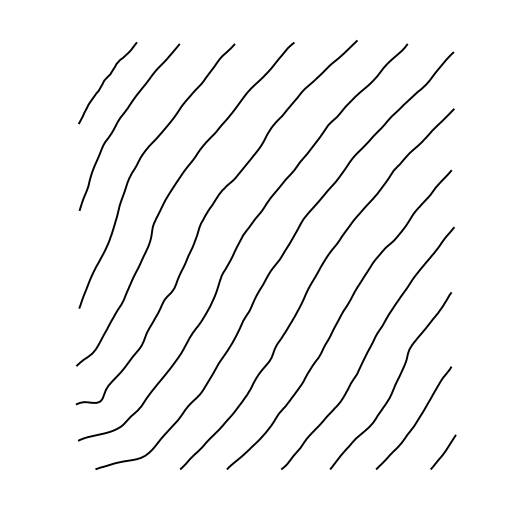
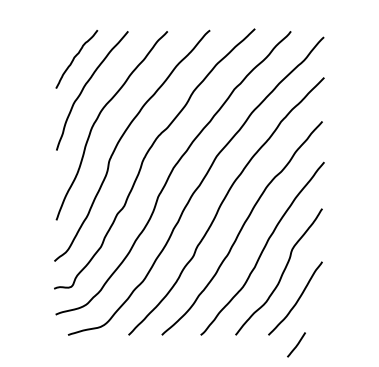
line: (443, 451) -> (296, 344), moved

